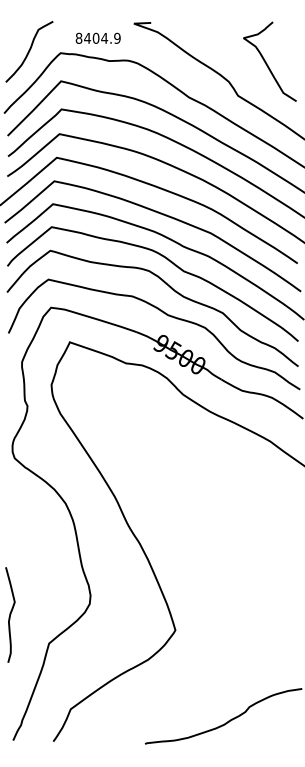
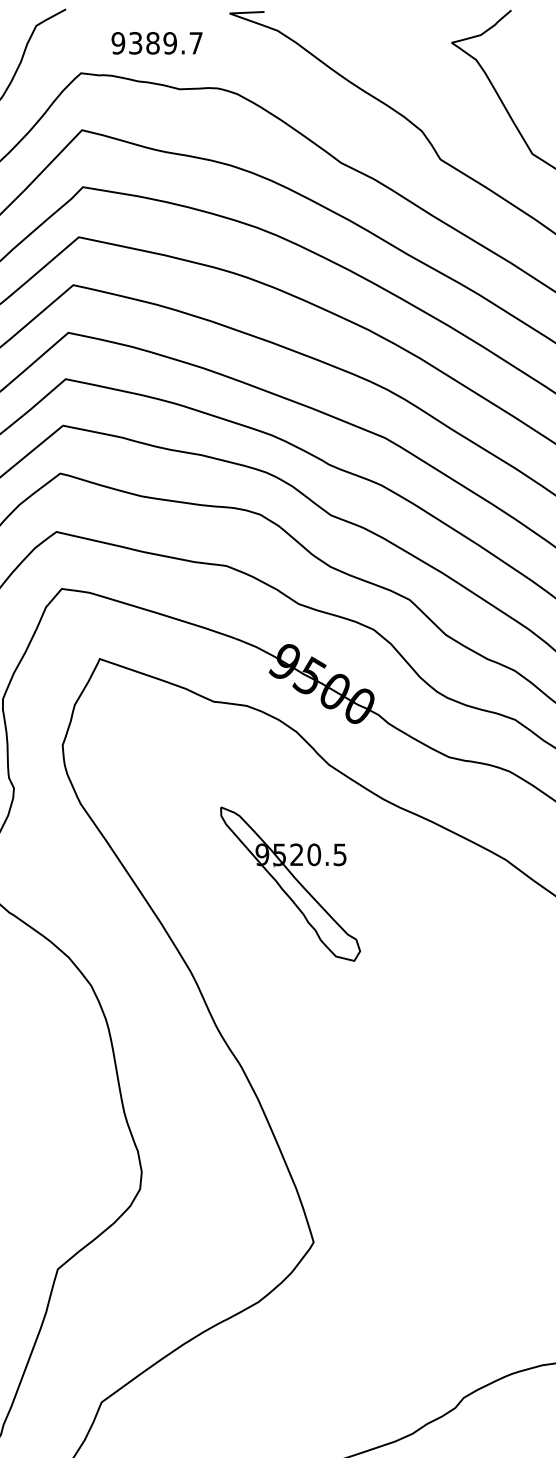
text: (97, 37) -> (155, 41), 8404.9 -> 9389.7
part: (163, 453) -> (289, 884), added

